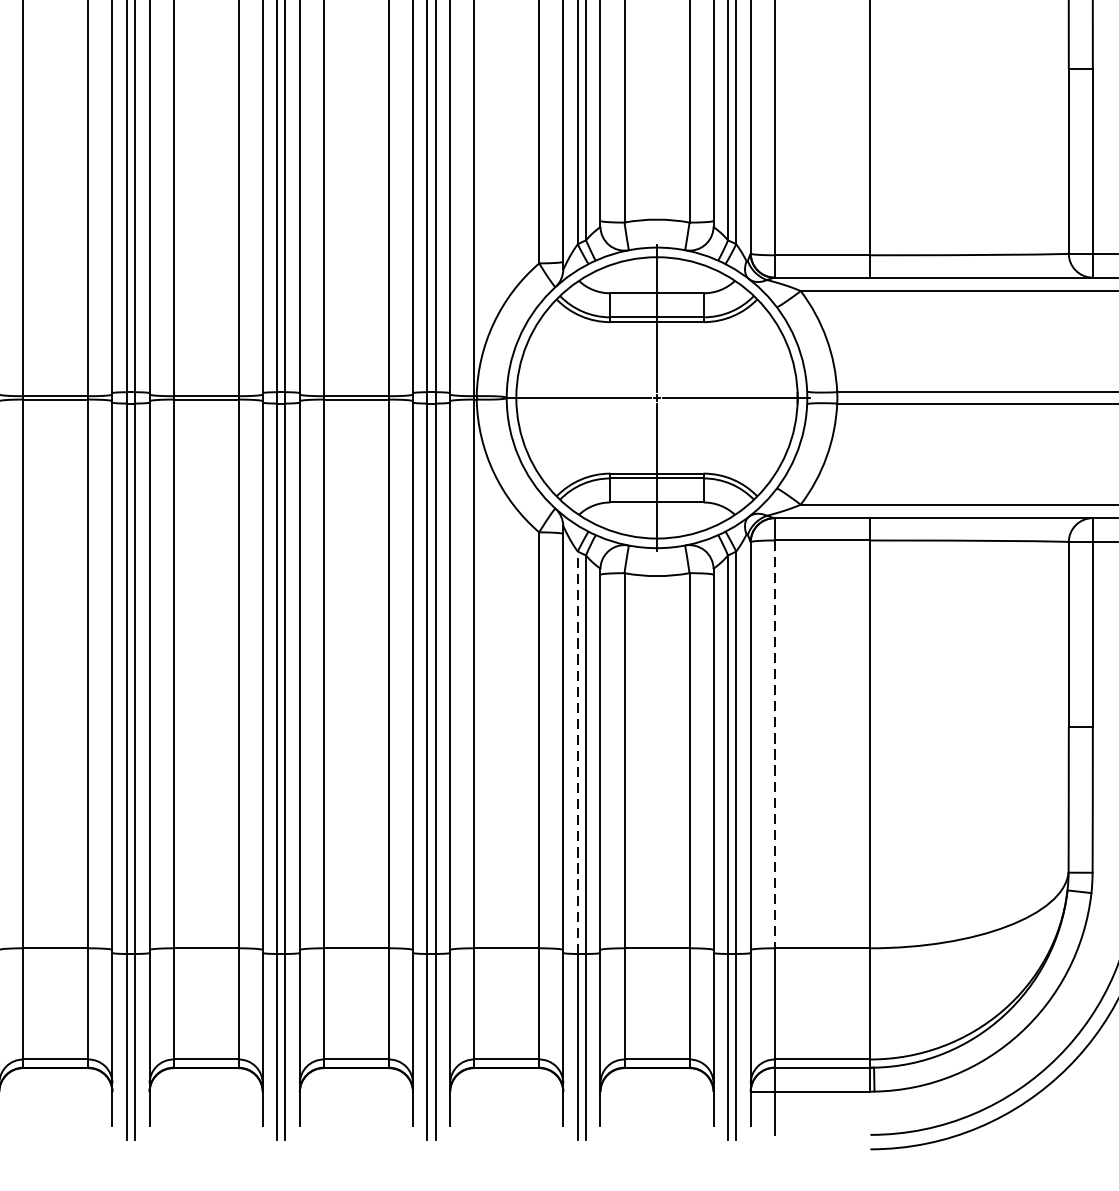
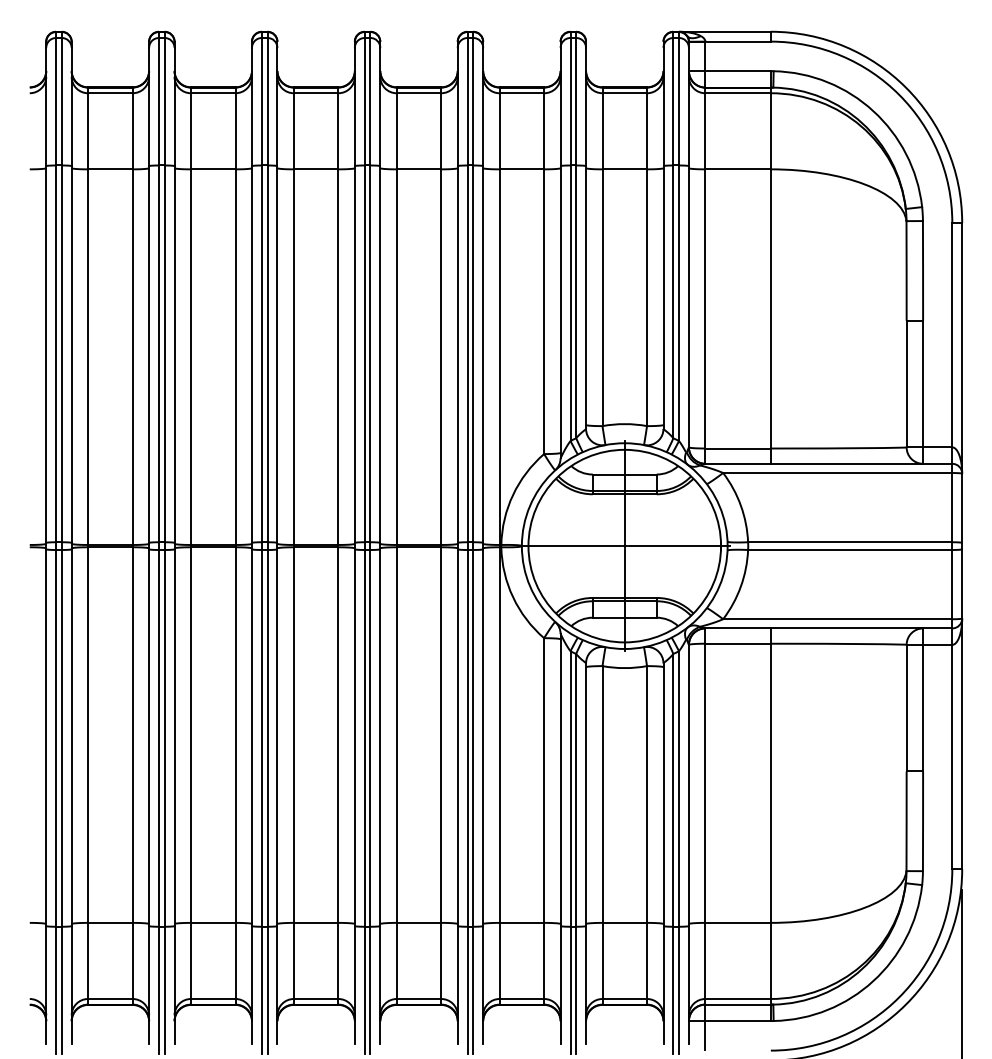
line: (774, 744) -> (705, 783), dashed -> solid
line: (577, 753) -> (570, 789), dashed -> solid

